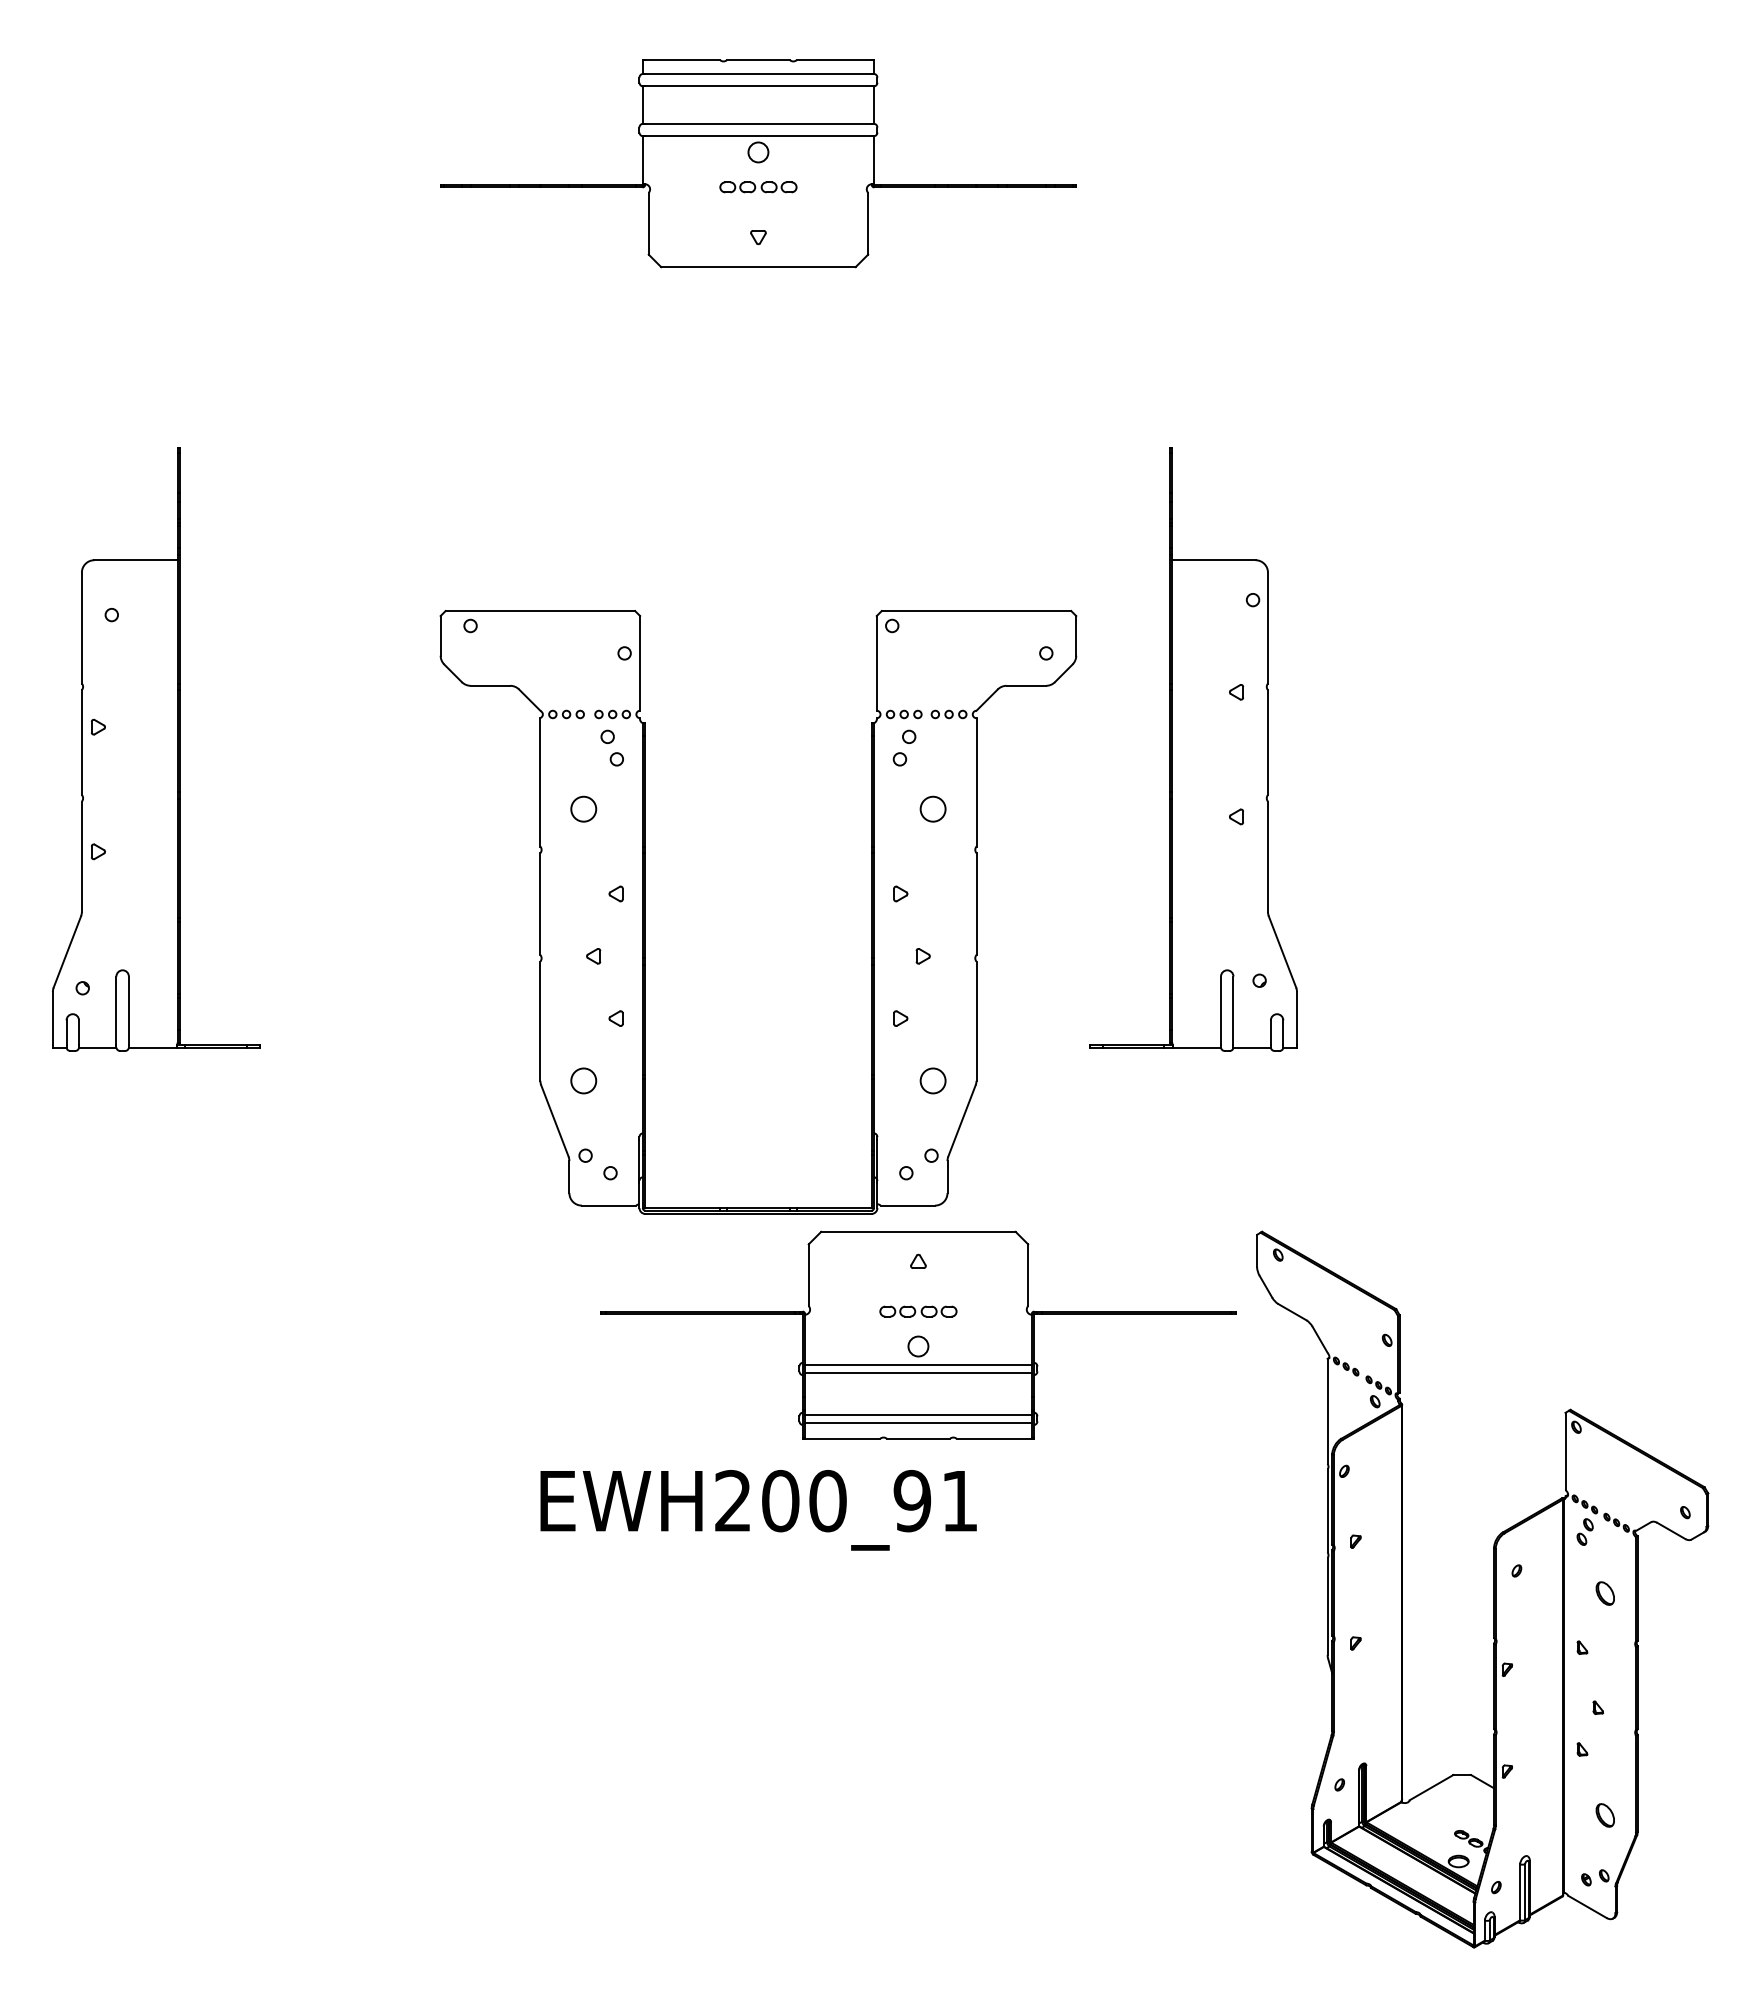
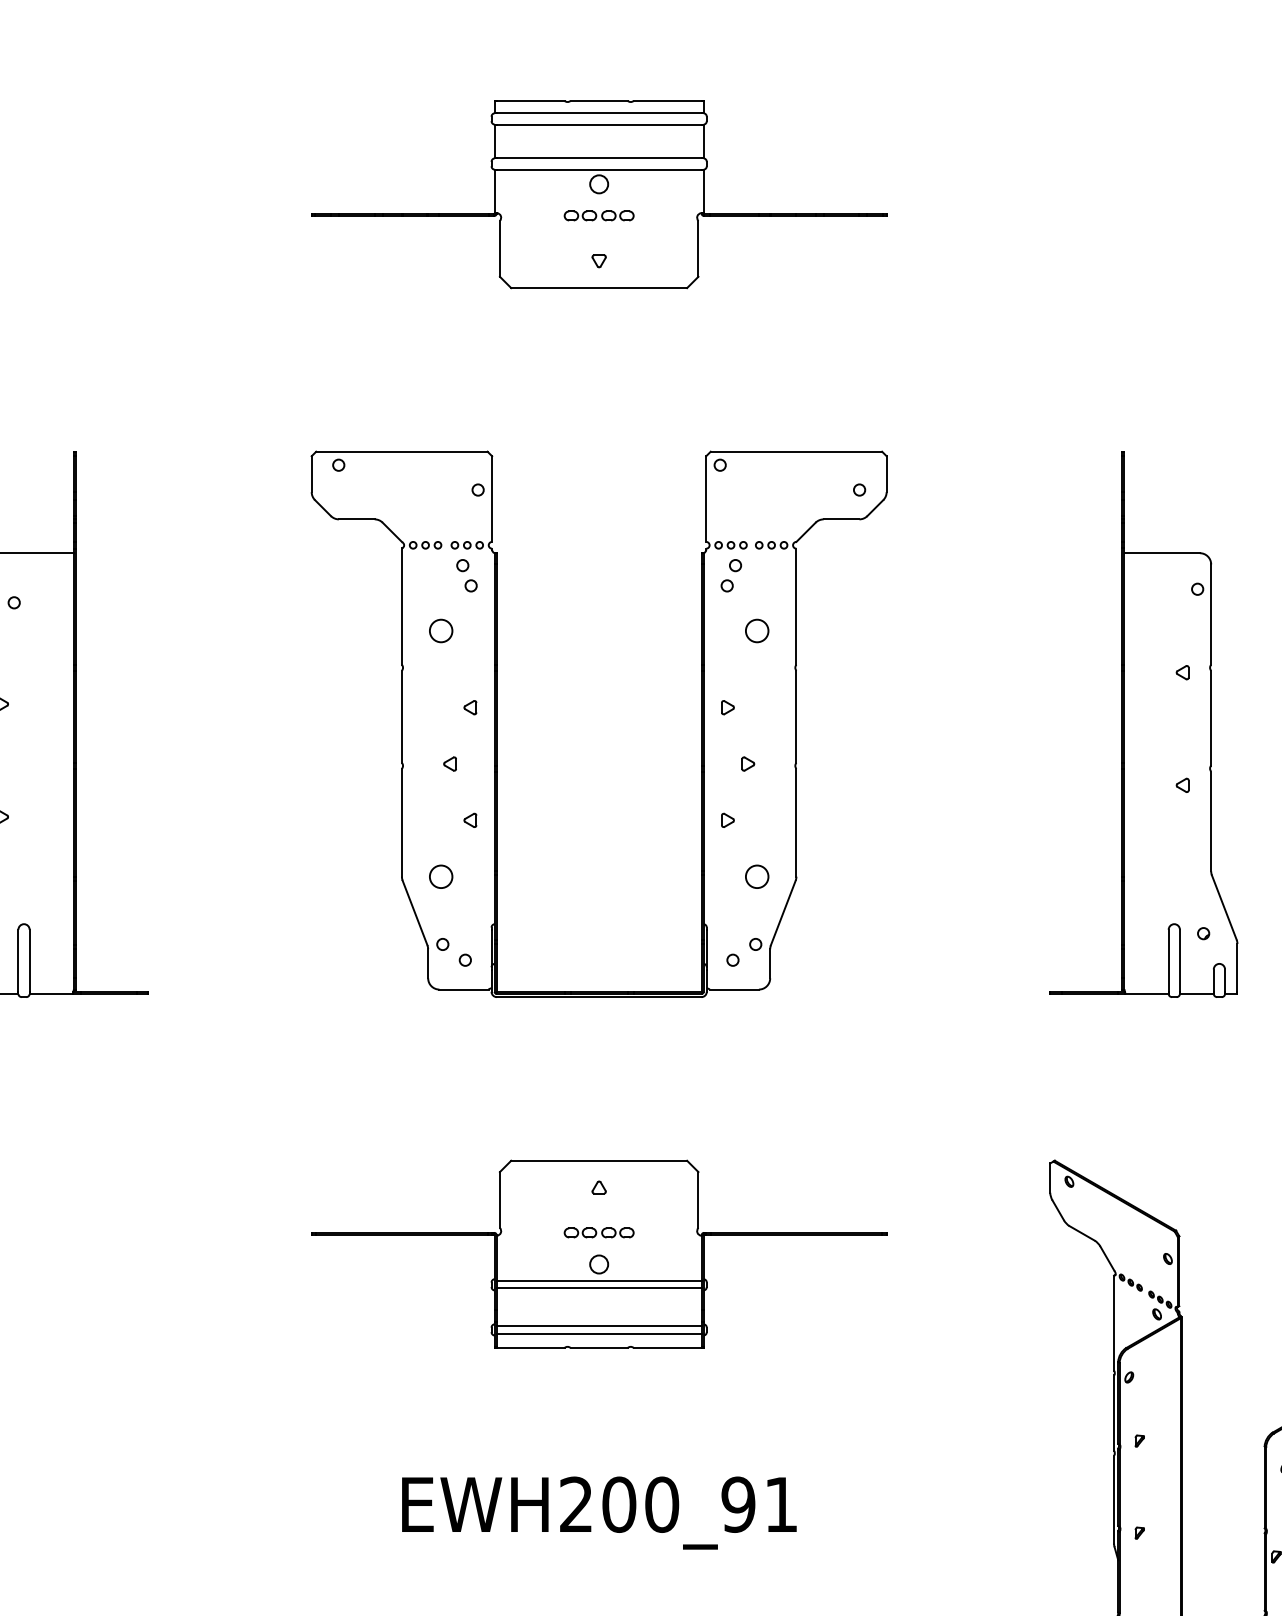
part: (1193, 749) -> (1143, 724), moved
part: (645, 912) -> (497, 724), moved
part: (918, 1334) -> (599, 1253), moved
text: (758, 1510) -> (599, 1513), moved

